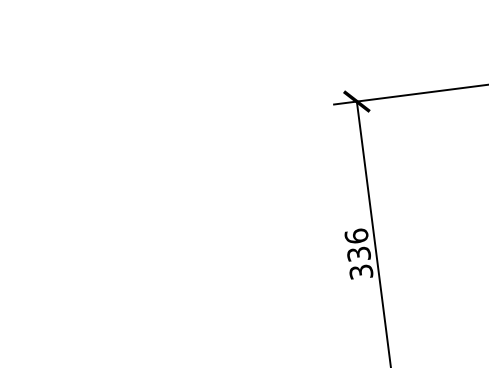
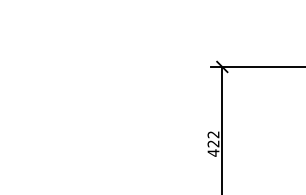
text: (358, 253) -> (213, 143), 336 -> 422

